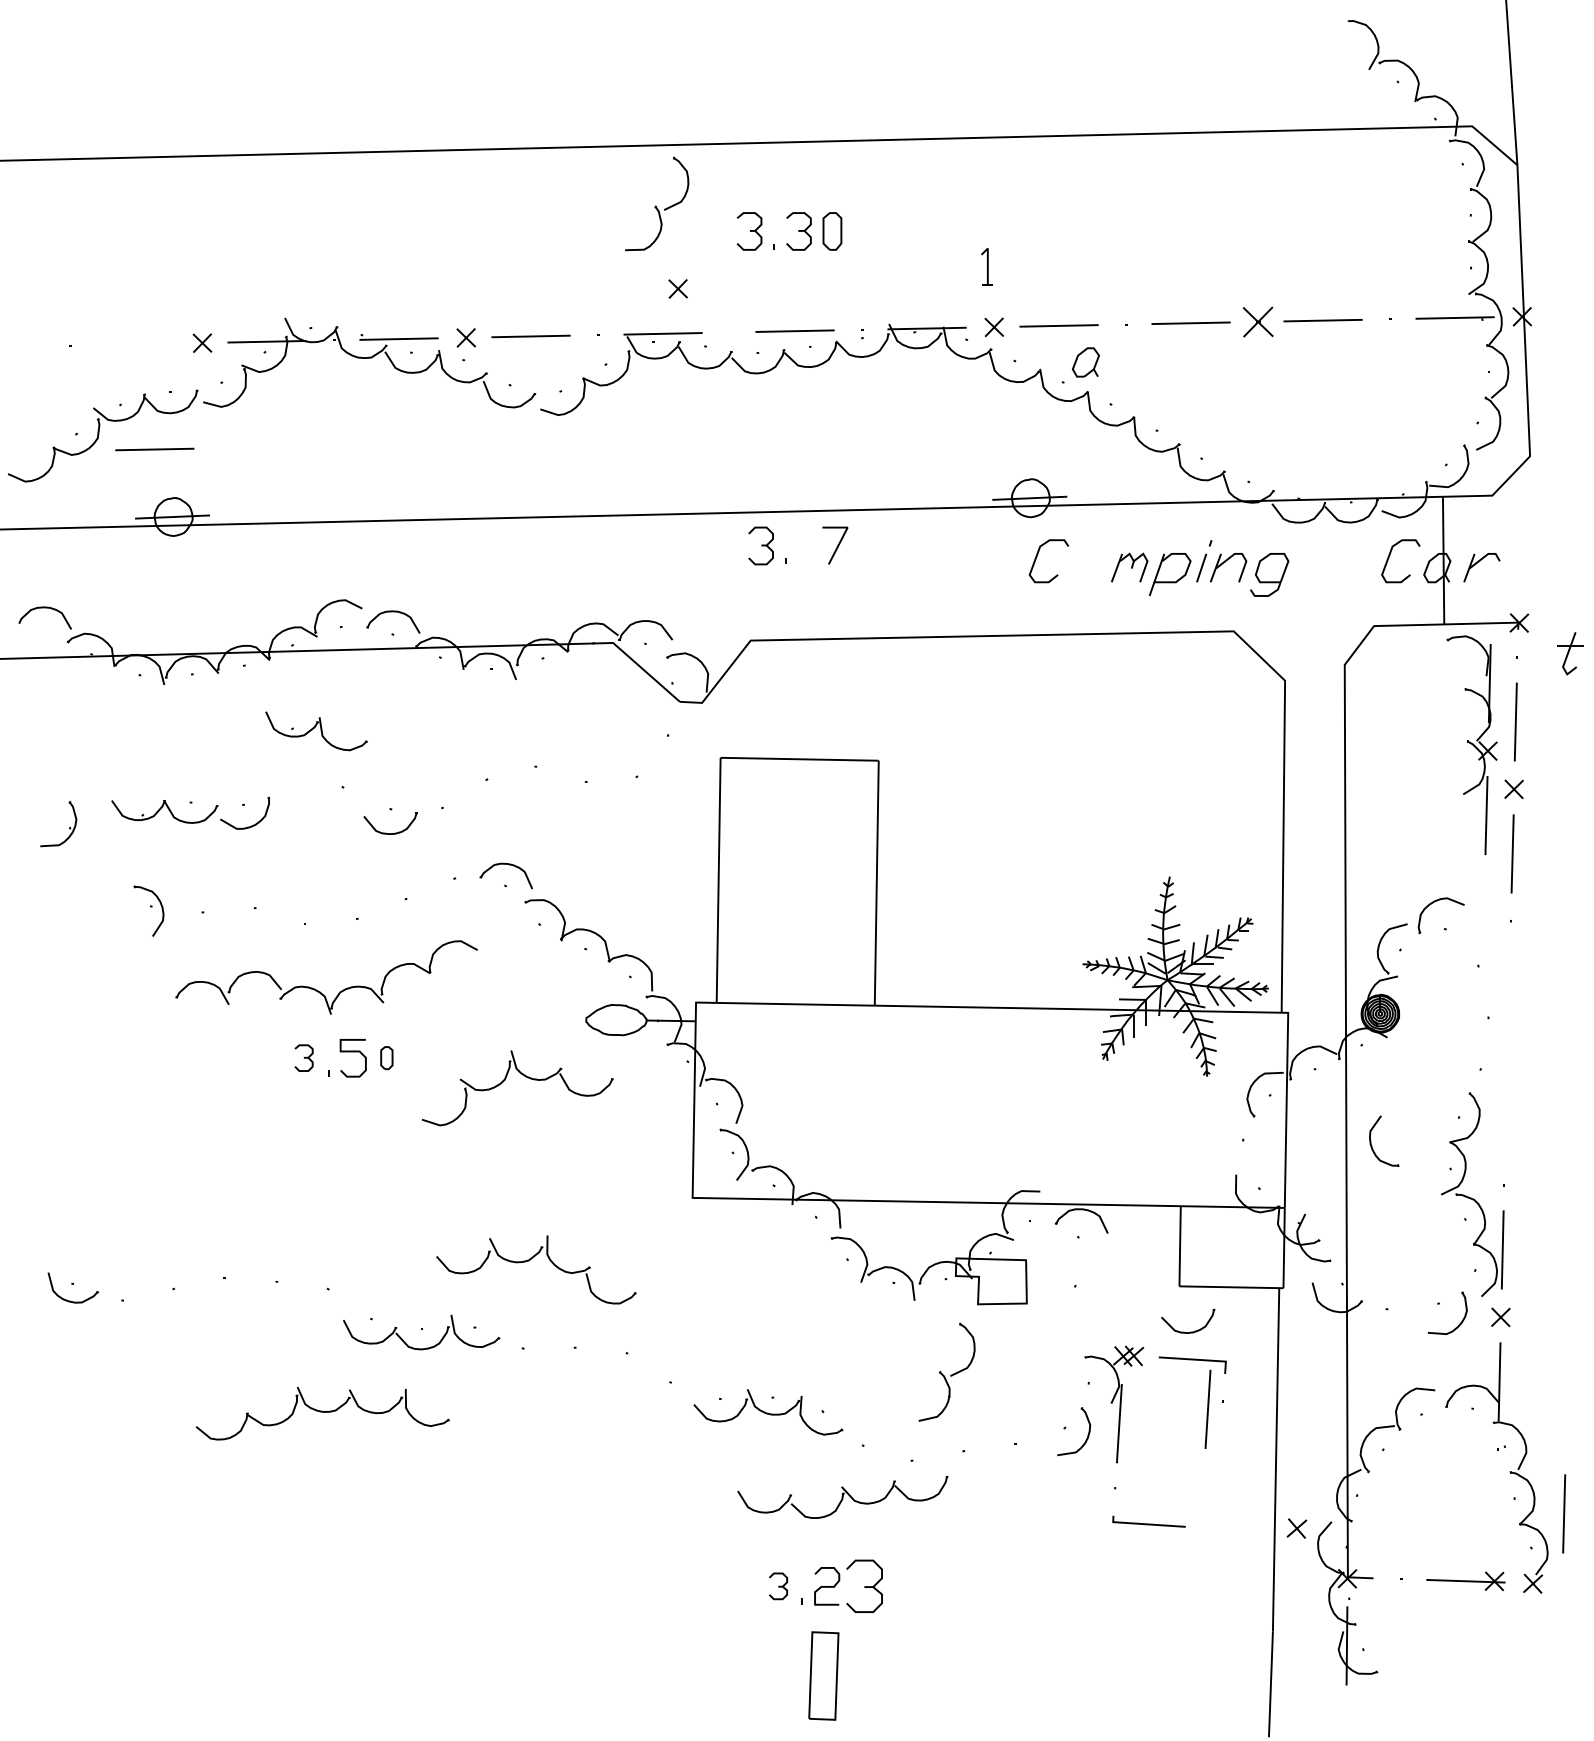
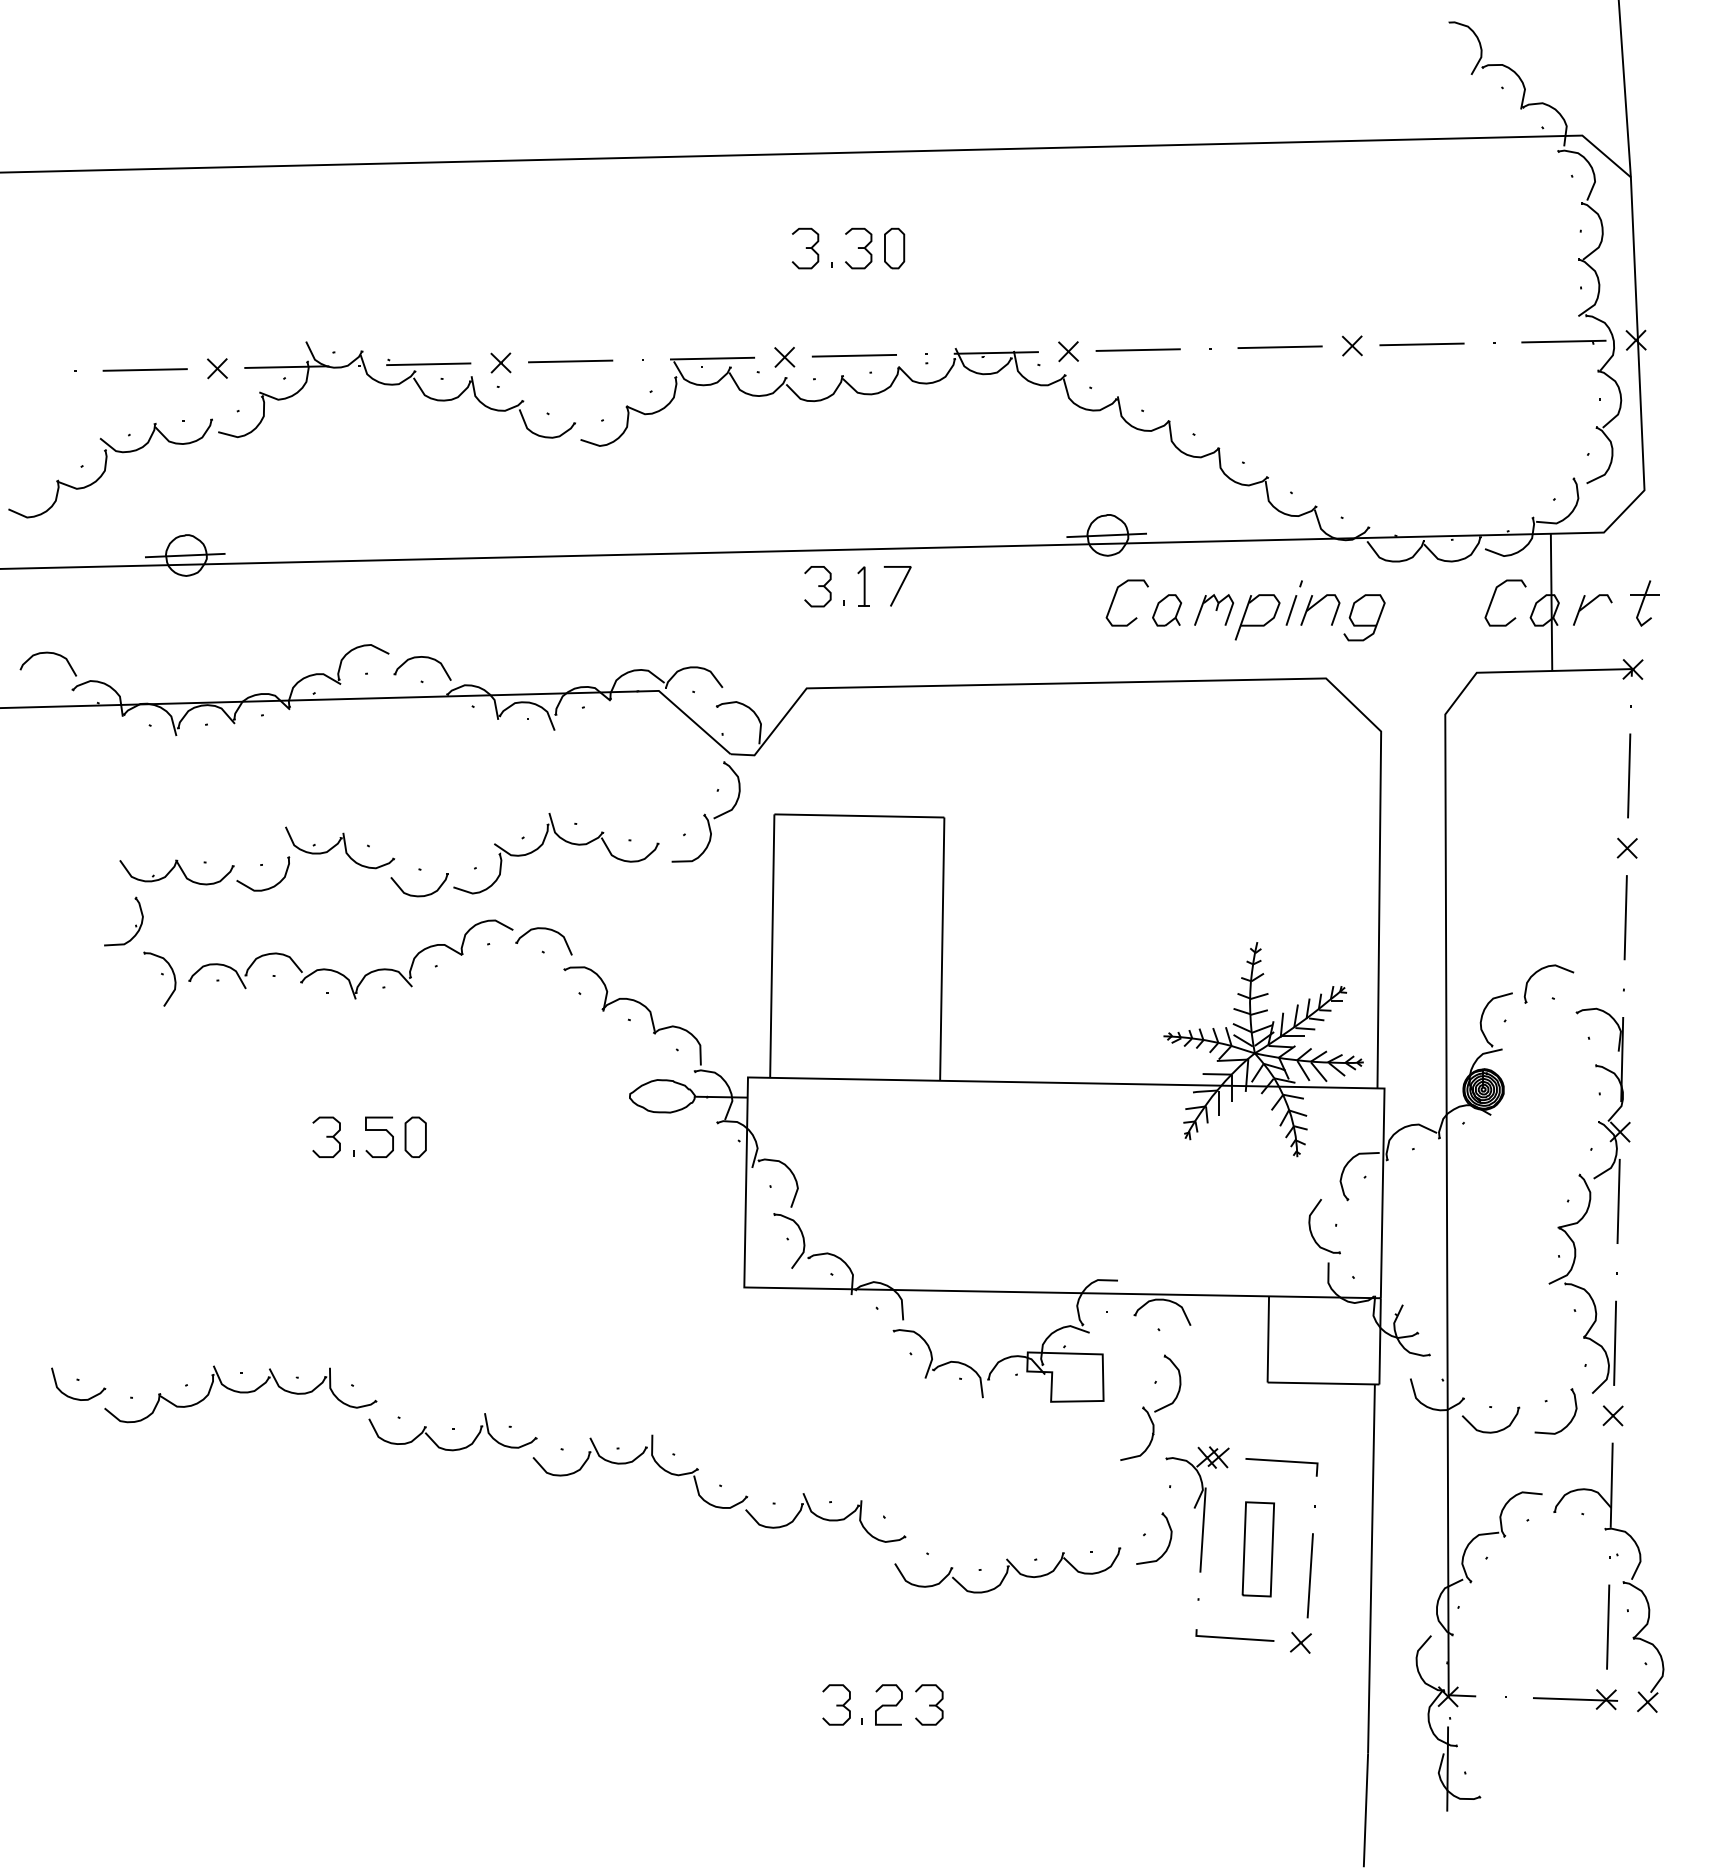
part: (656, 203) -> (705, 811), moved
part: (986, 266) -> (863, 586), moved
part: (677, 289) -> (784, 357), moved
part: (1258, 321) -> (1352, 345), size x0.62
part: (1085, 362) -> (1166, 610), moved
line: (154, 449) -> (144, 369), moved
part: (1570, 653) -> (1644, 603), moved
part: (316, 730) -> (340, 847), moved
part: (1471, 744) -> (1602, 1125), moved
part: (69, 826) -> (135, 924), moved
part: (318, 990) -> (342, 973), moved
part: (303, 1057) -> (326, 1136), size x1.43
part: (386, 1057) -> (415, 1136), size x1.67
part: (526, 1077) -> (565, 842), moved
part: (1371, 1144) -> (1311, 1229), moved
part: (530, 1260) -> (634, 1461), moved
part: (1187, 1331) -> (1490, 1431), moved
part: (946, 1371) -> (1150, 1407), moved
line: (1207, 1409) -> (1309, 1575), moved
part: (322, 1413) -> (240, 1394), moved
part: (842, 1497) -> (1007, 1570), moved
line: (1564, 1513) -> (1608, 1626), moved
part: (1296, 1528) -> (1300, 1642), moved
part: (778, 1585) -> (836, 1704), size x1.43
part: (864, 1585) -> (929, 1704), size x0.71
part: (823, 1676) -> (1257, 1549), moved

